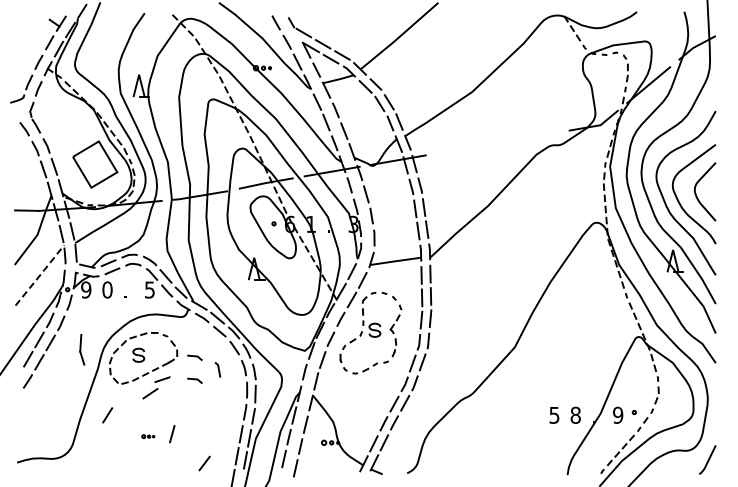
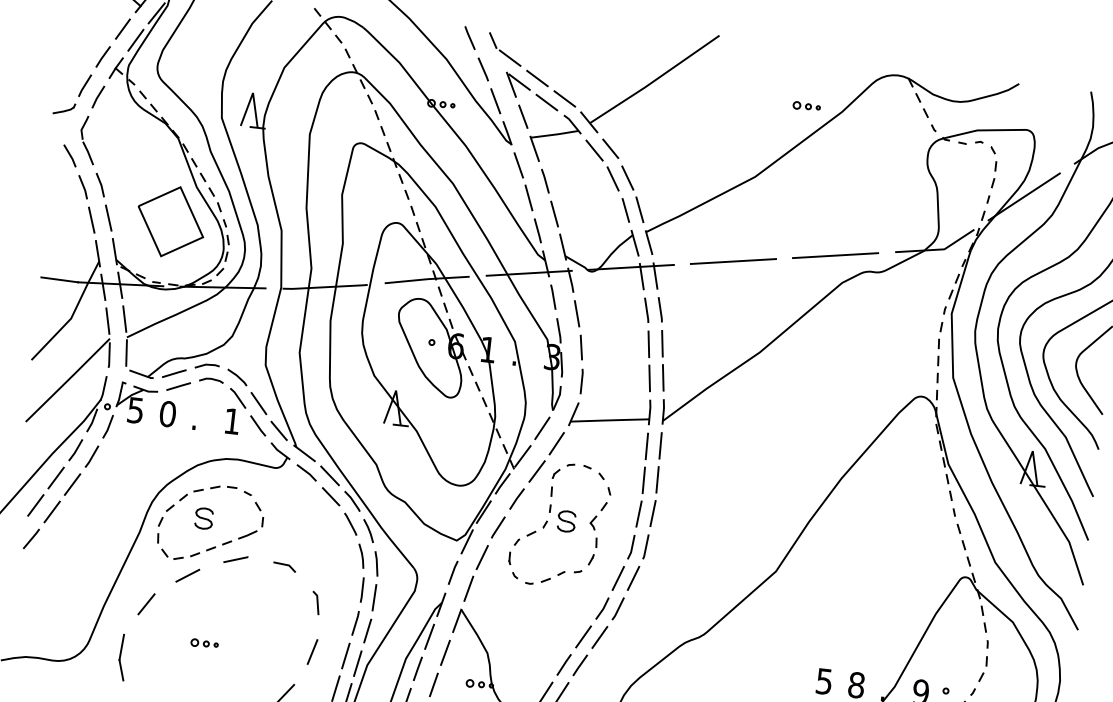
part: (499, 42) -> (805, 106), added
line: (529, 137) -> (834, 255), added
line: (463, 148) -> (732, 260), added
line: (40, 274) -> (68, 379), dashed -> solid
text: (86, 289) -> (136, 409), 9 -> 5
text: (149, 289) -> (231, 420), 5 -> 1
part: (82, 349) -> (123, 657), moved
line: (194, 357) -> (288, 531), removed
line: (217, 368) -> (315, 600), moved
line: (150, 393) -> (187, 575), moved
line: (172, 434) -> (312, 652), moved
part: (147, 436) -> (203, 643), size x1.43

